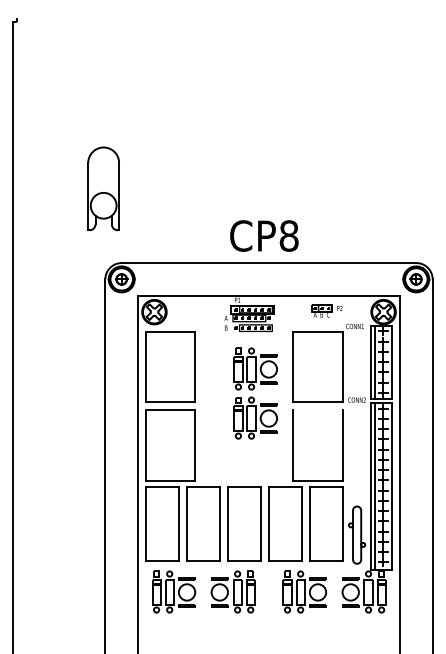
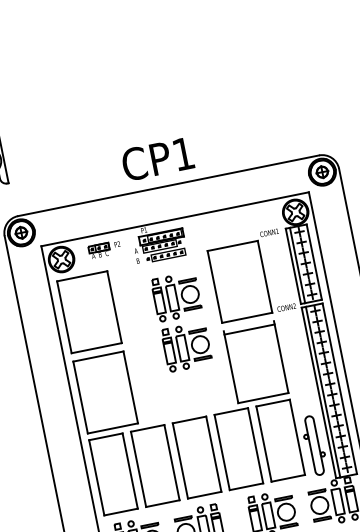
text: (288, 235) -> (182, 153), CP8 -> CP1
part: (326, 310) -> (104, 249), moved
line: (317, 413) -> (249, 329), added

